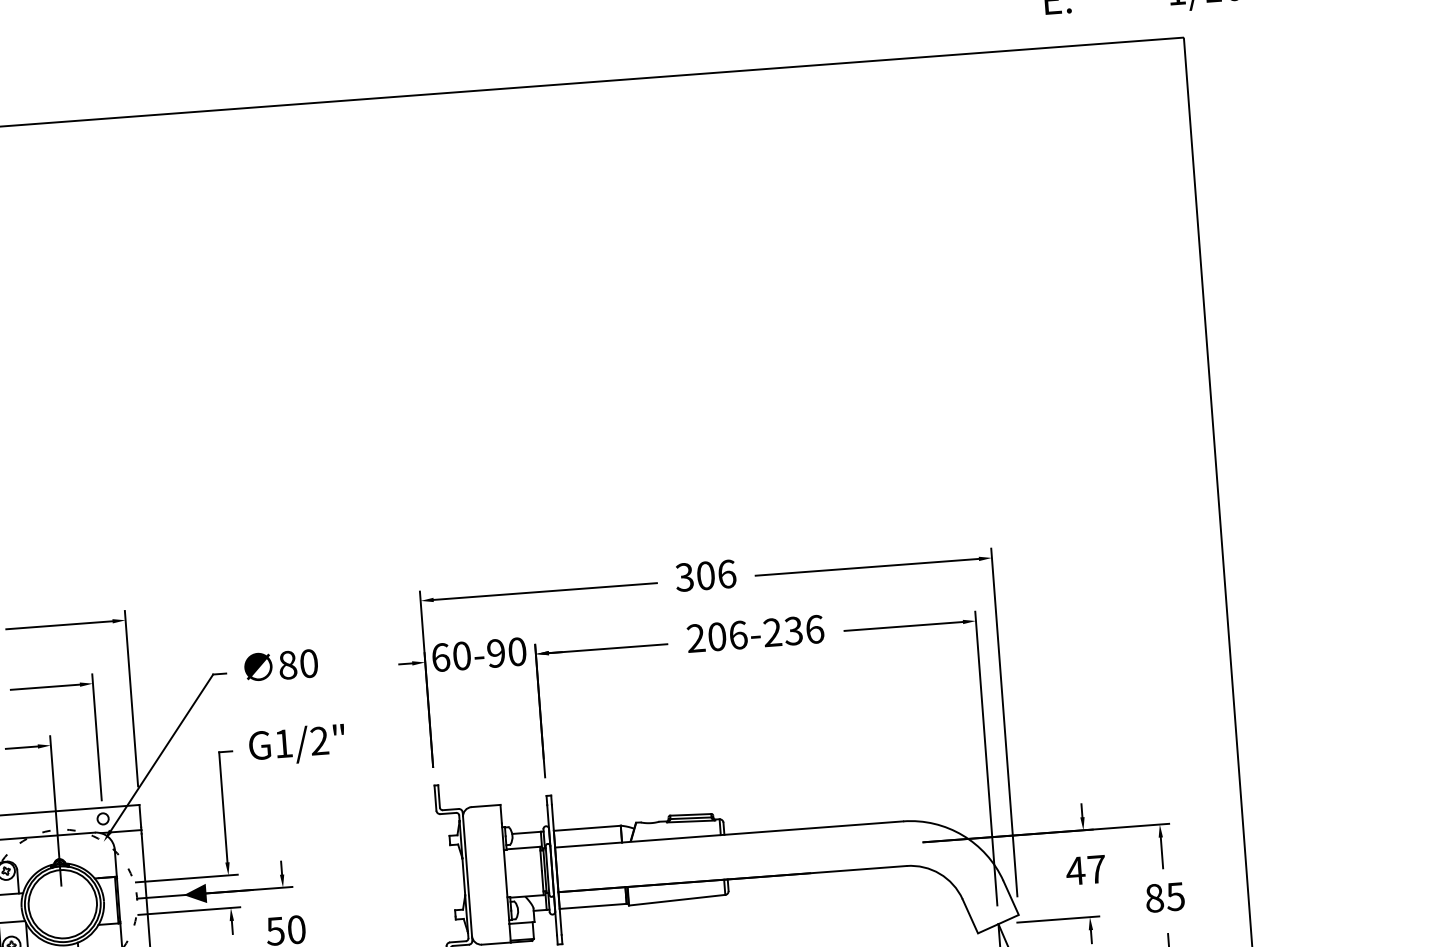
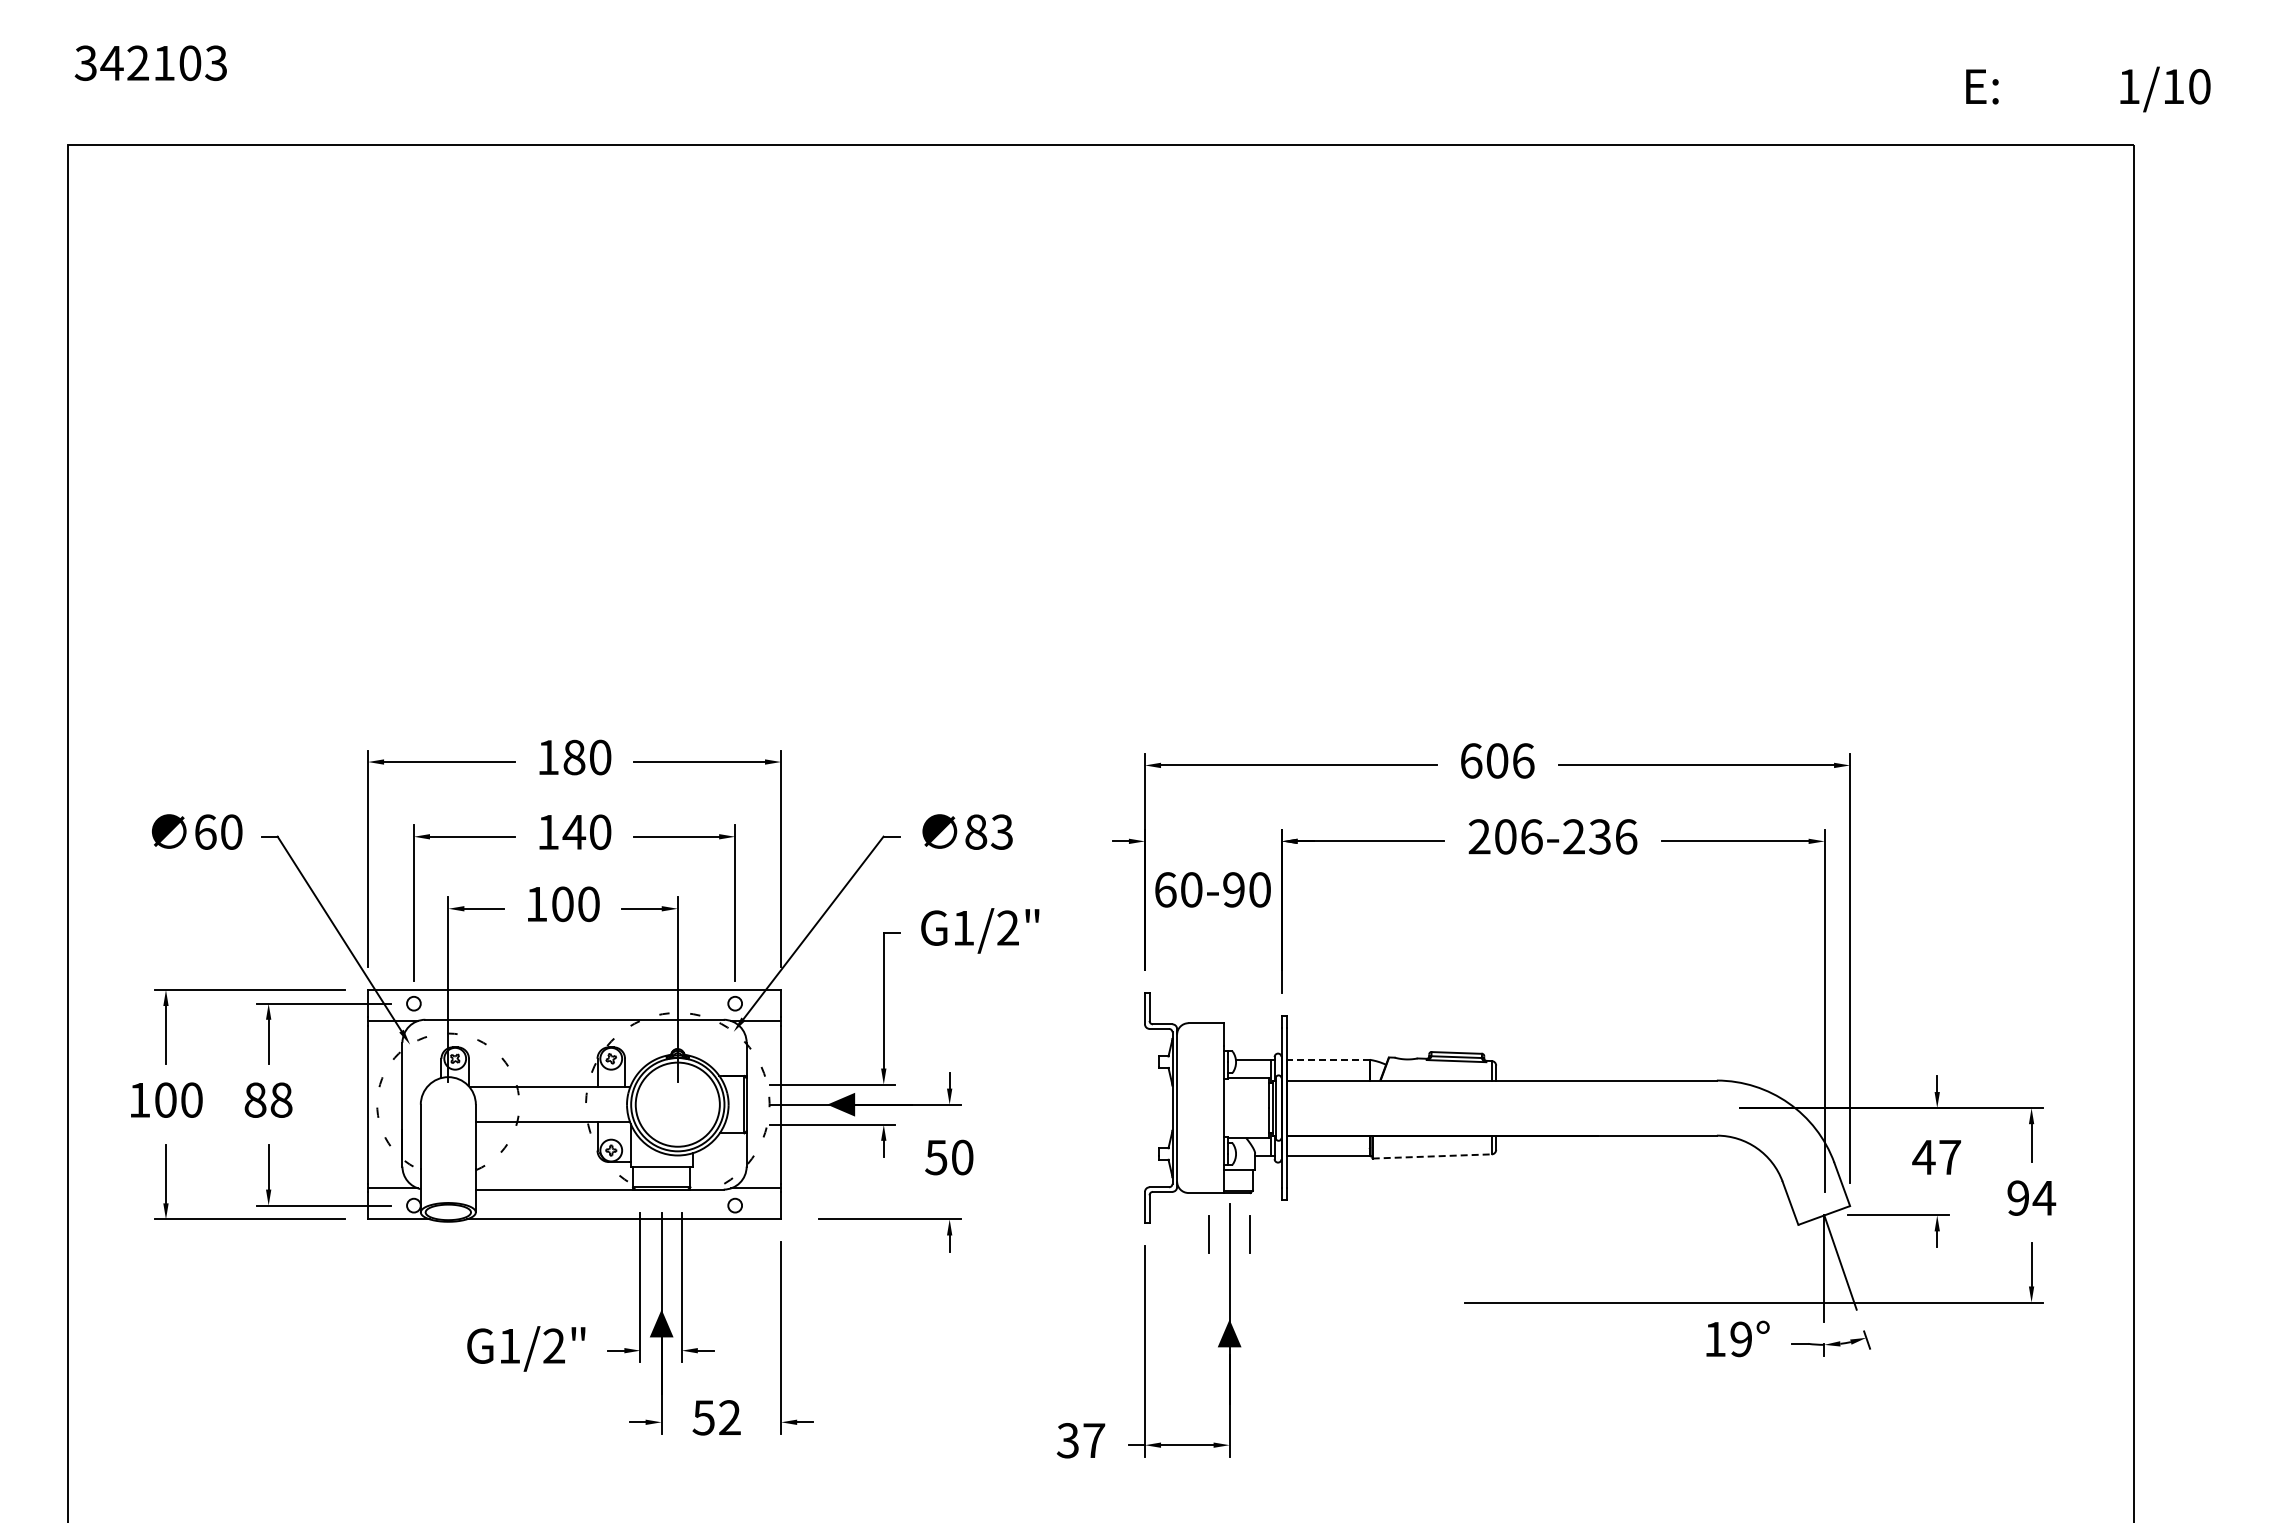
text: (684, 577) -> (1471, 760), 306 -> 606
text: (478, 654) -> (1212, 889), moved
text: (309, 663) -> (1002, 831), 80 -> 83
line: (587, 827) -> (1328, 1059), solid -> dashed
text: (1165, 896) -> (2031, 1197), 85 -> 94
line: (677, 900) -> (1432, 1156), solid -> dashed

